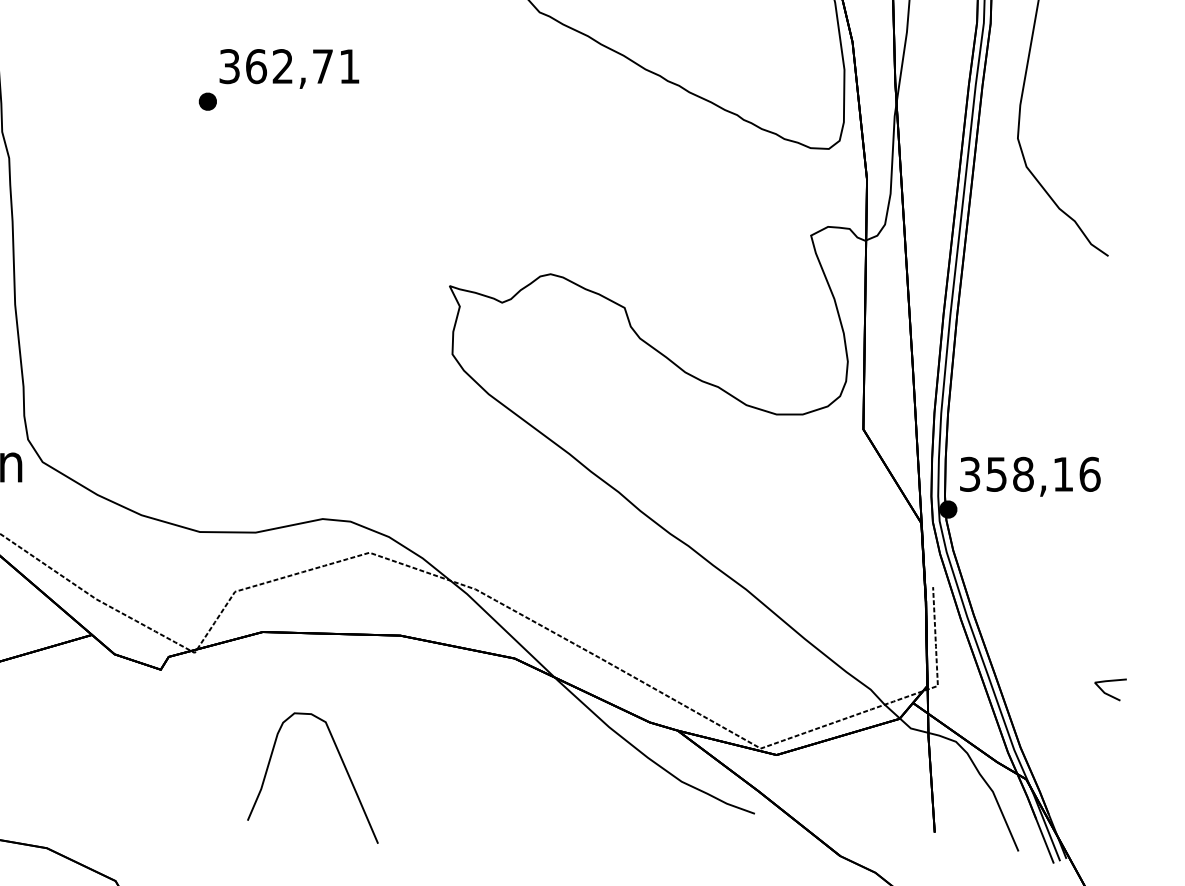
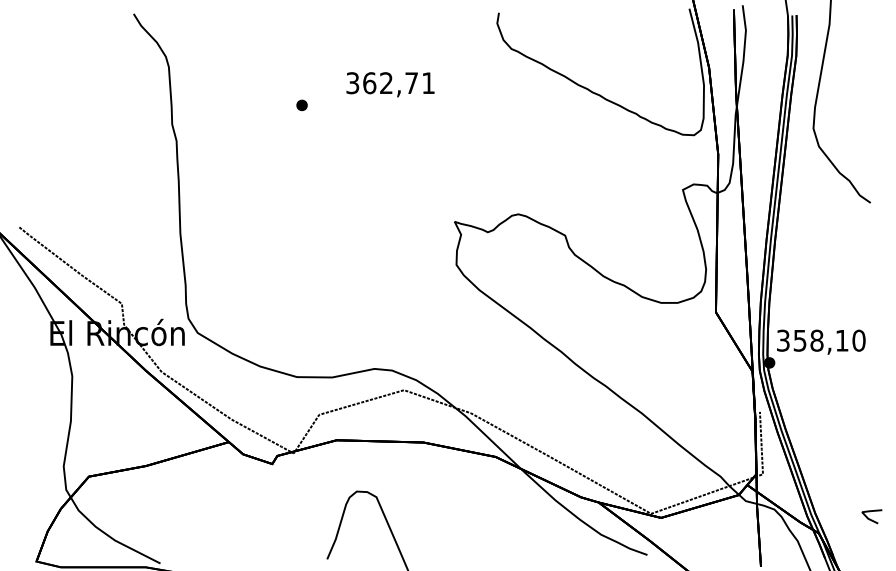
text: (289, 68) -> (390, 84), moved
text: (1089, 474) -> (858, 340), 358,16 -> 358,10
line: (1108, 692) -> (870, 518), moved

